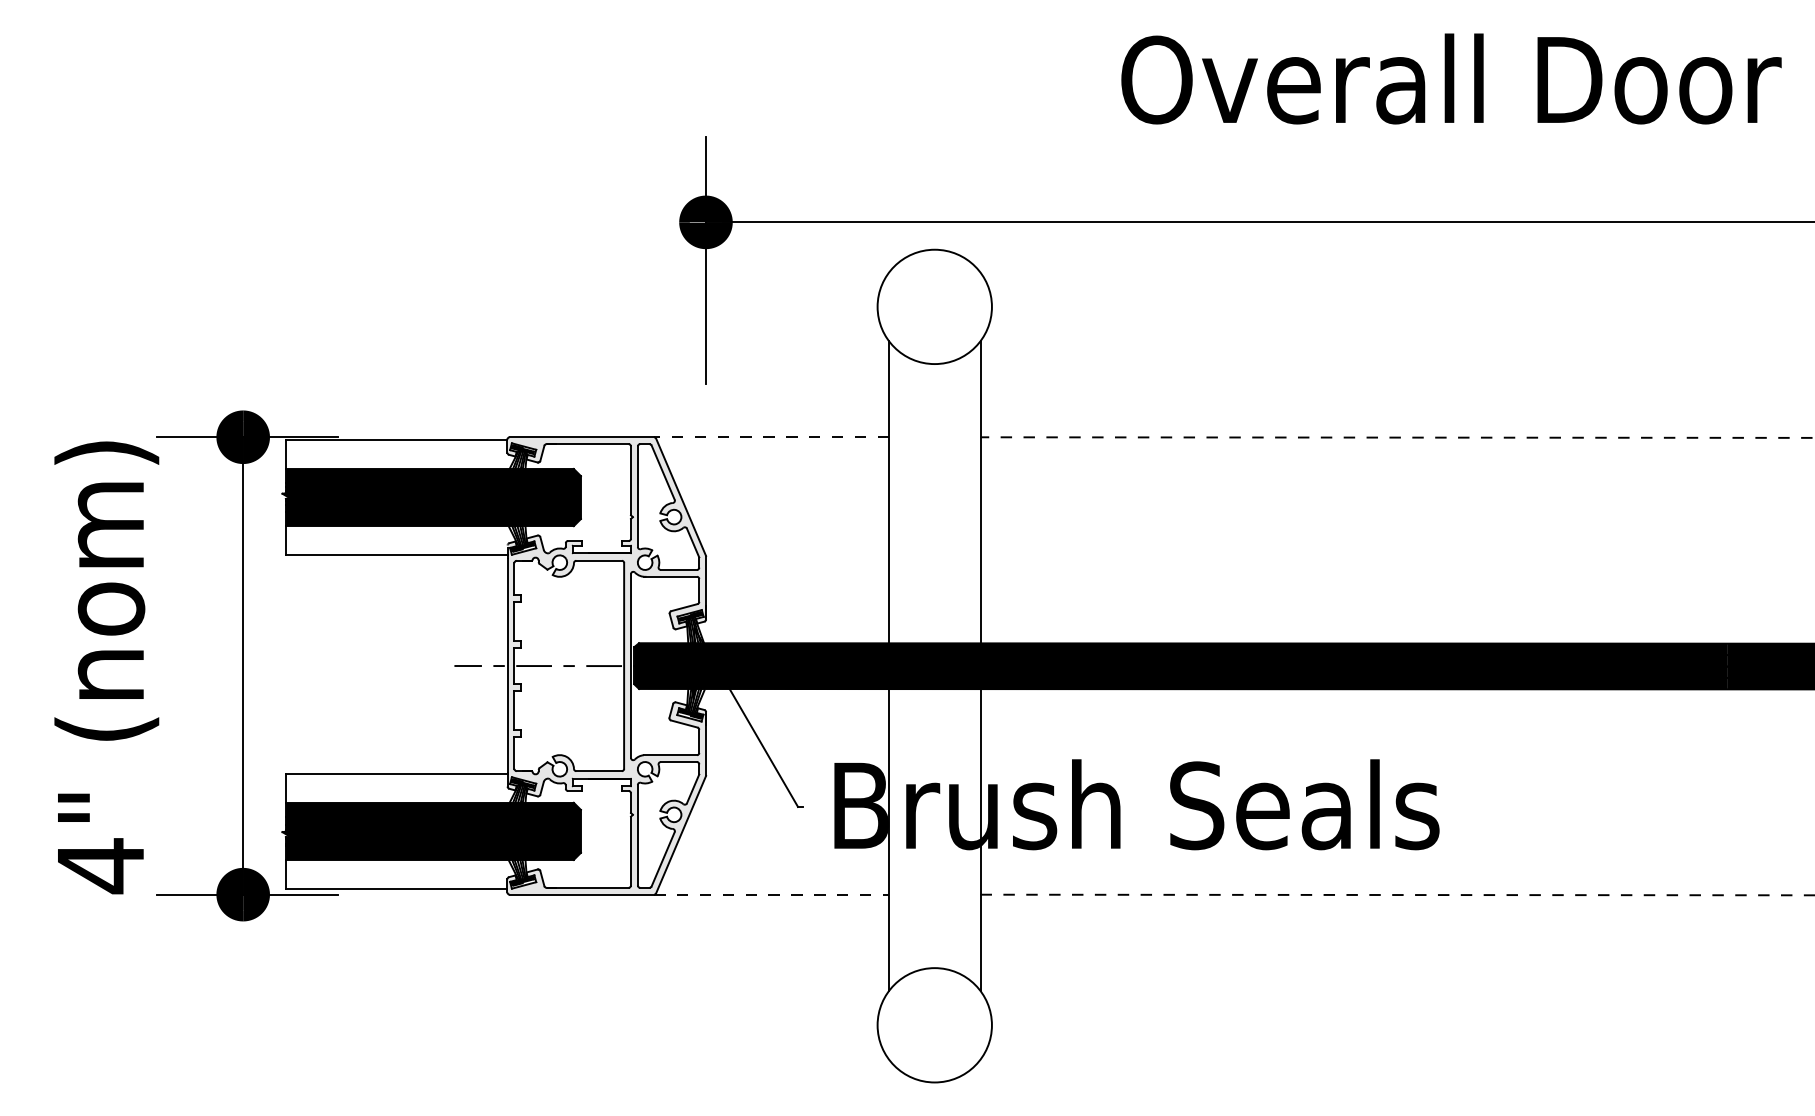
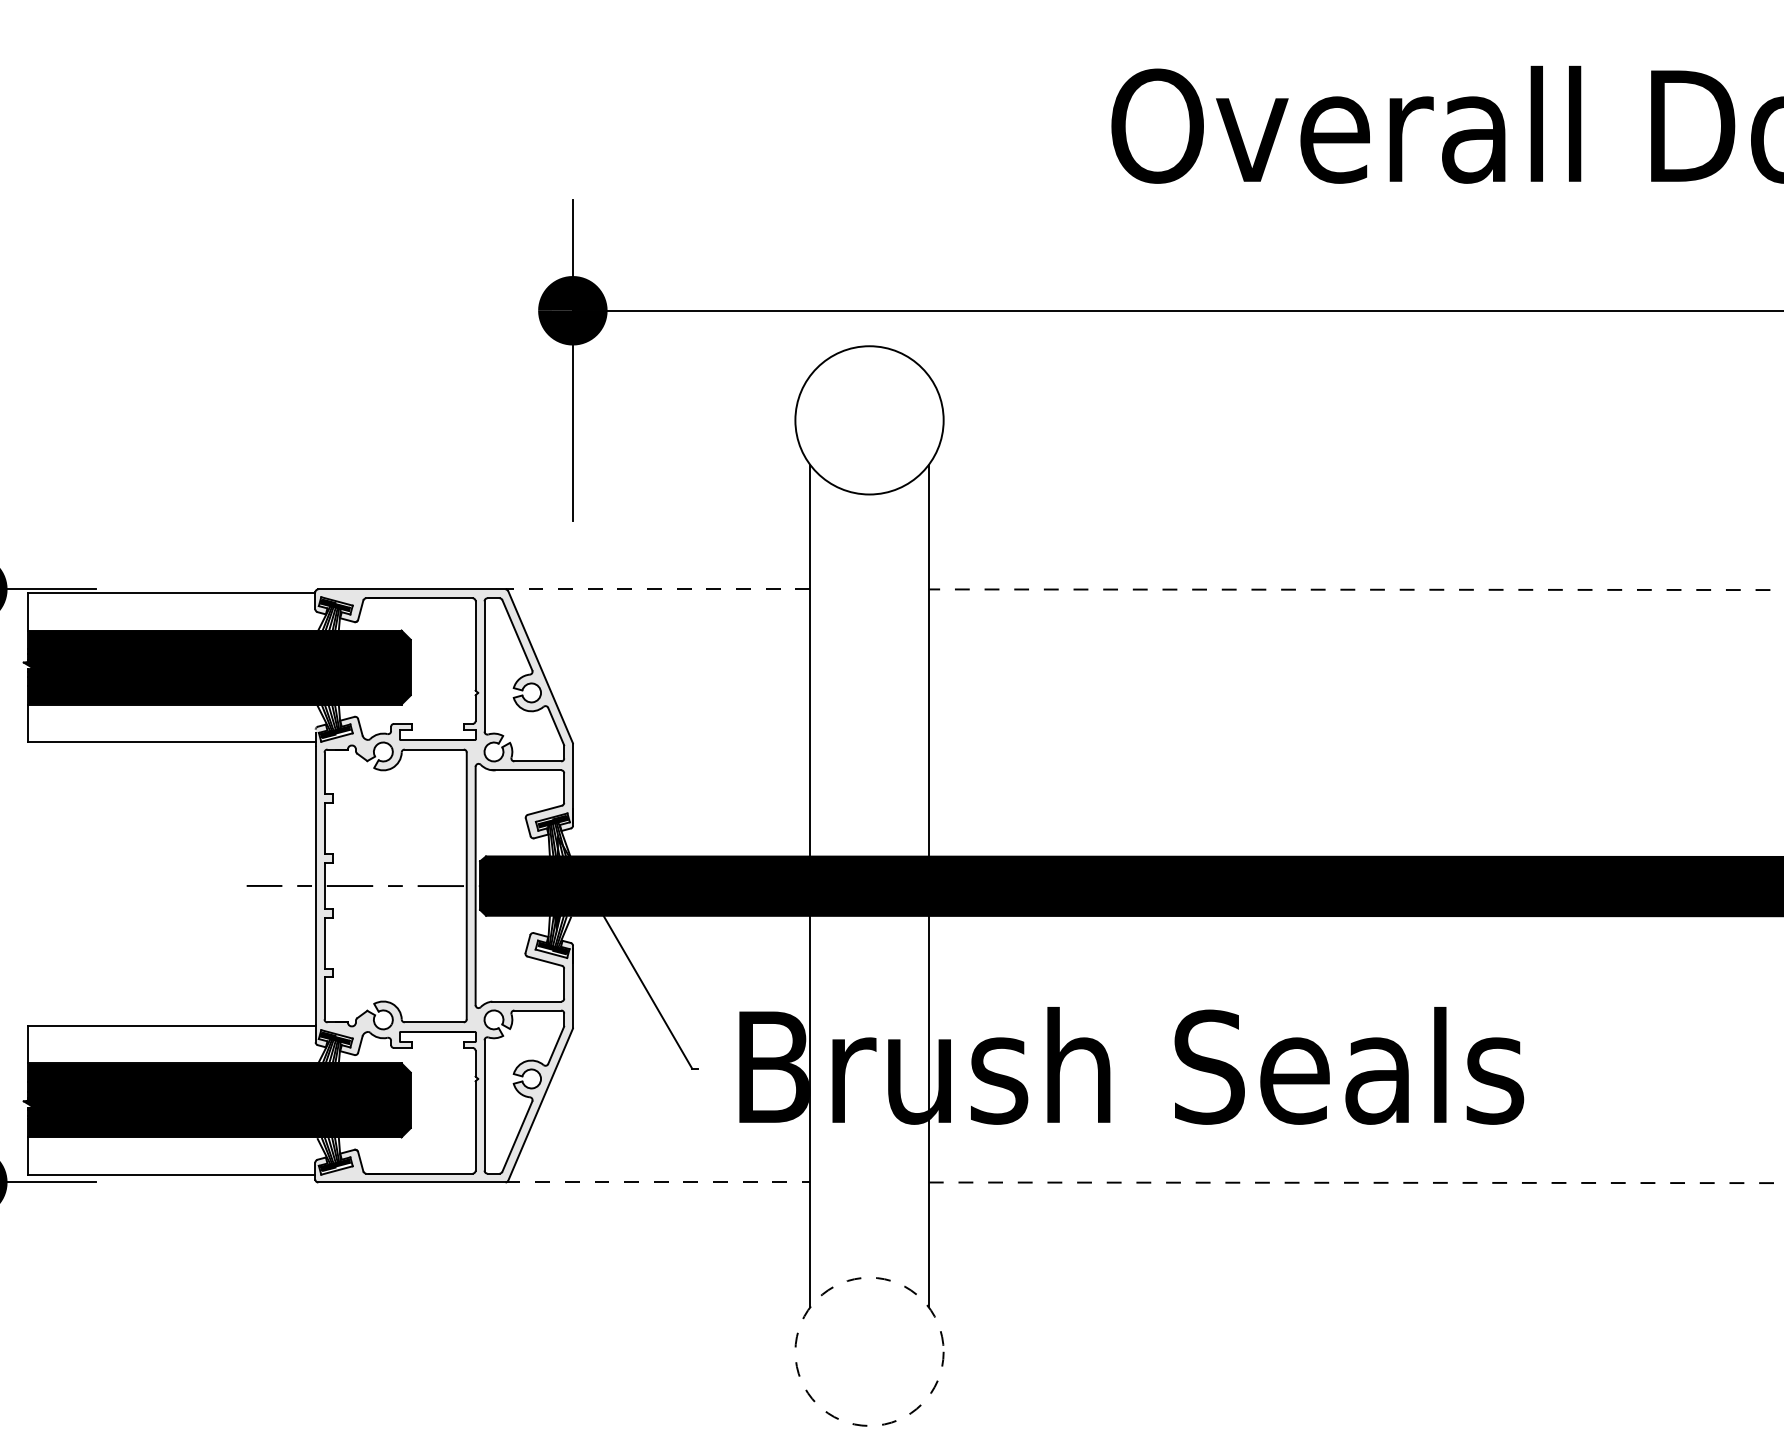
circle: (934, 1025) -> (869, 1352), solid -> dashed

